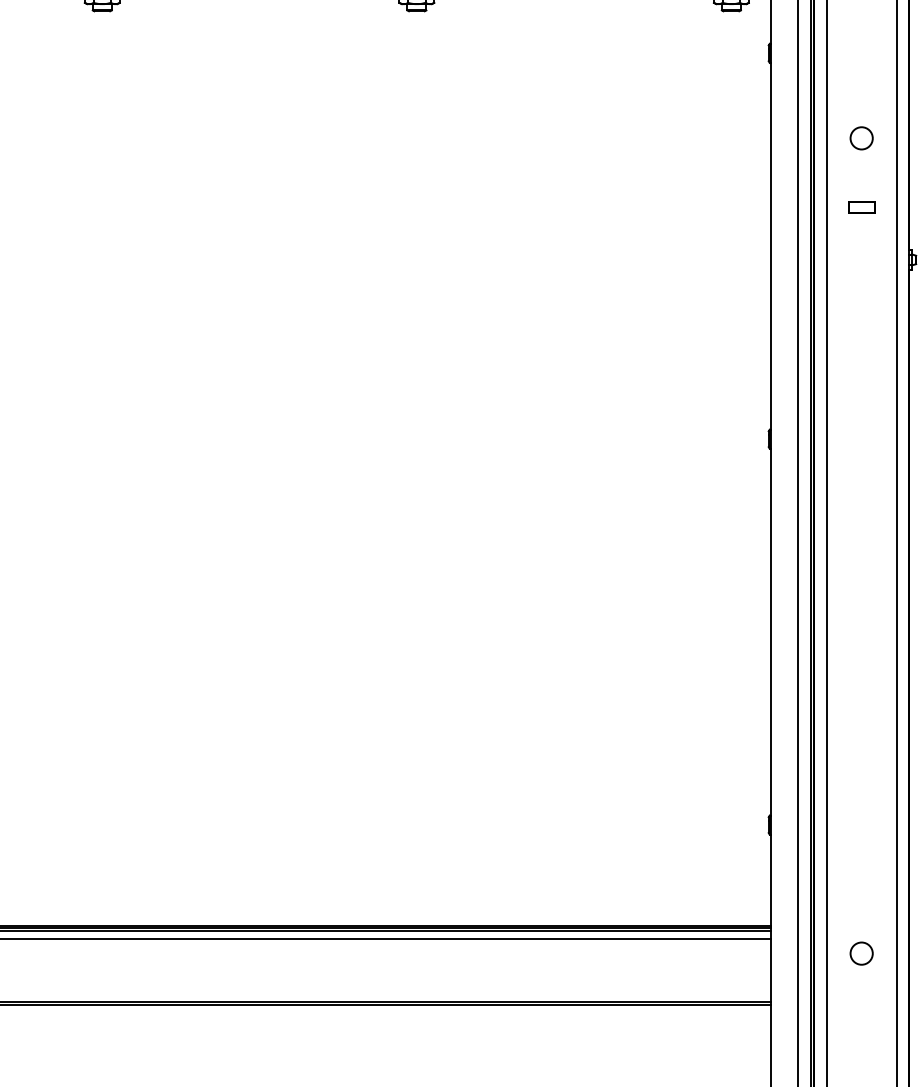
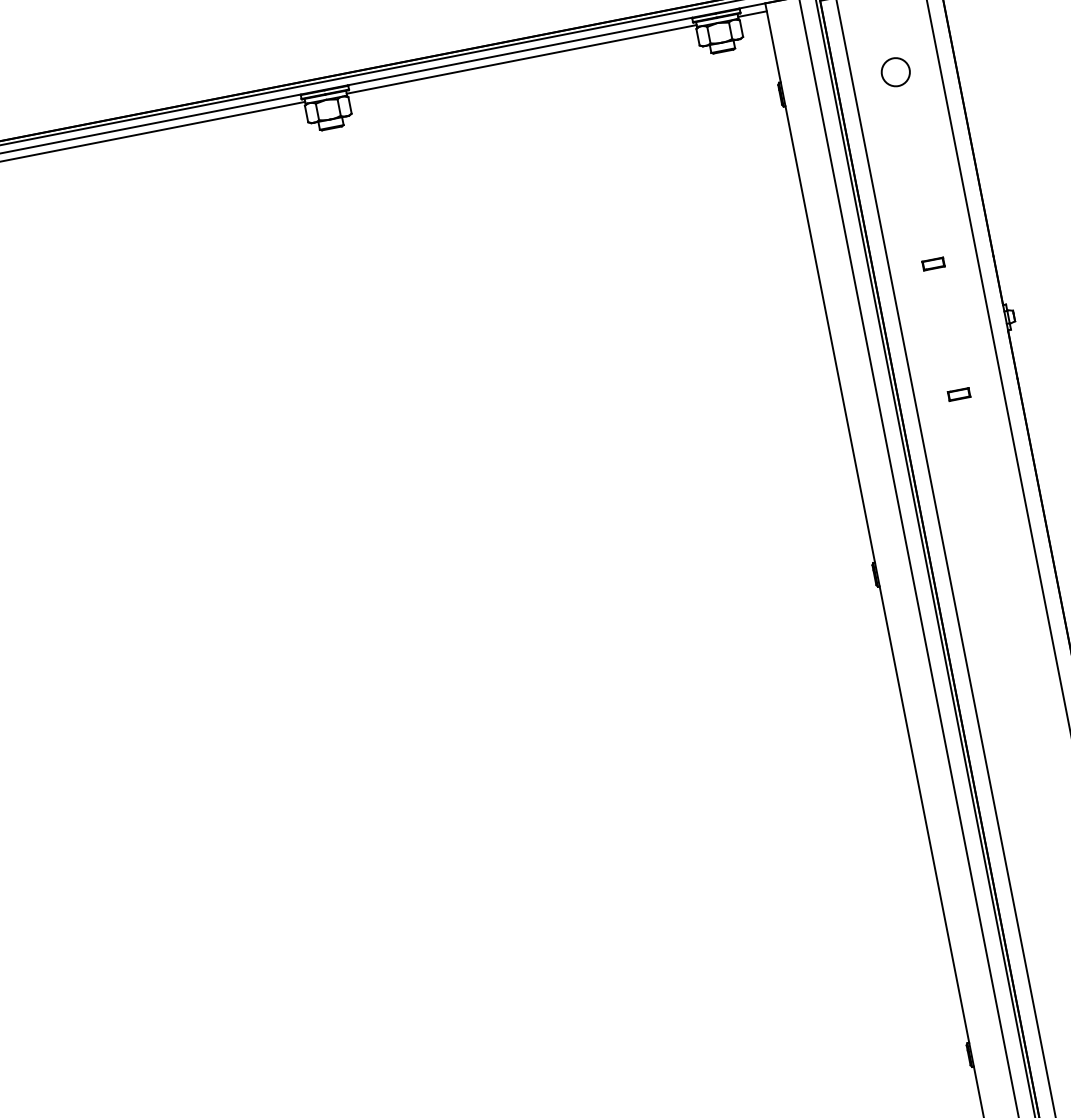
circle: (861, 138) -> (895, 72), moved
part: (861, 207) -> (933, 264), size x0.62
part: (861, 312) -> (958, 394), added

